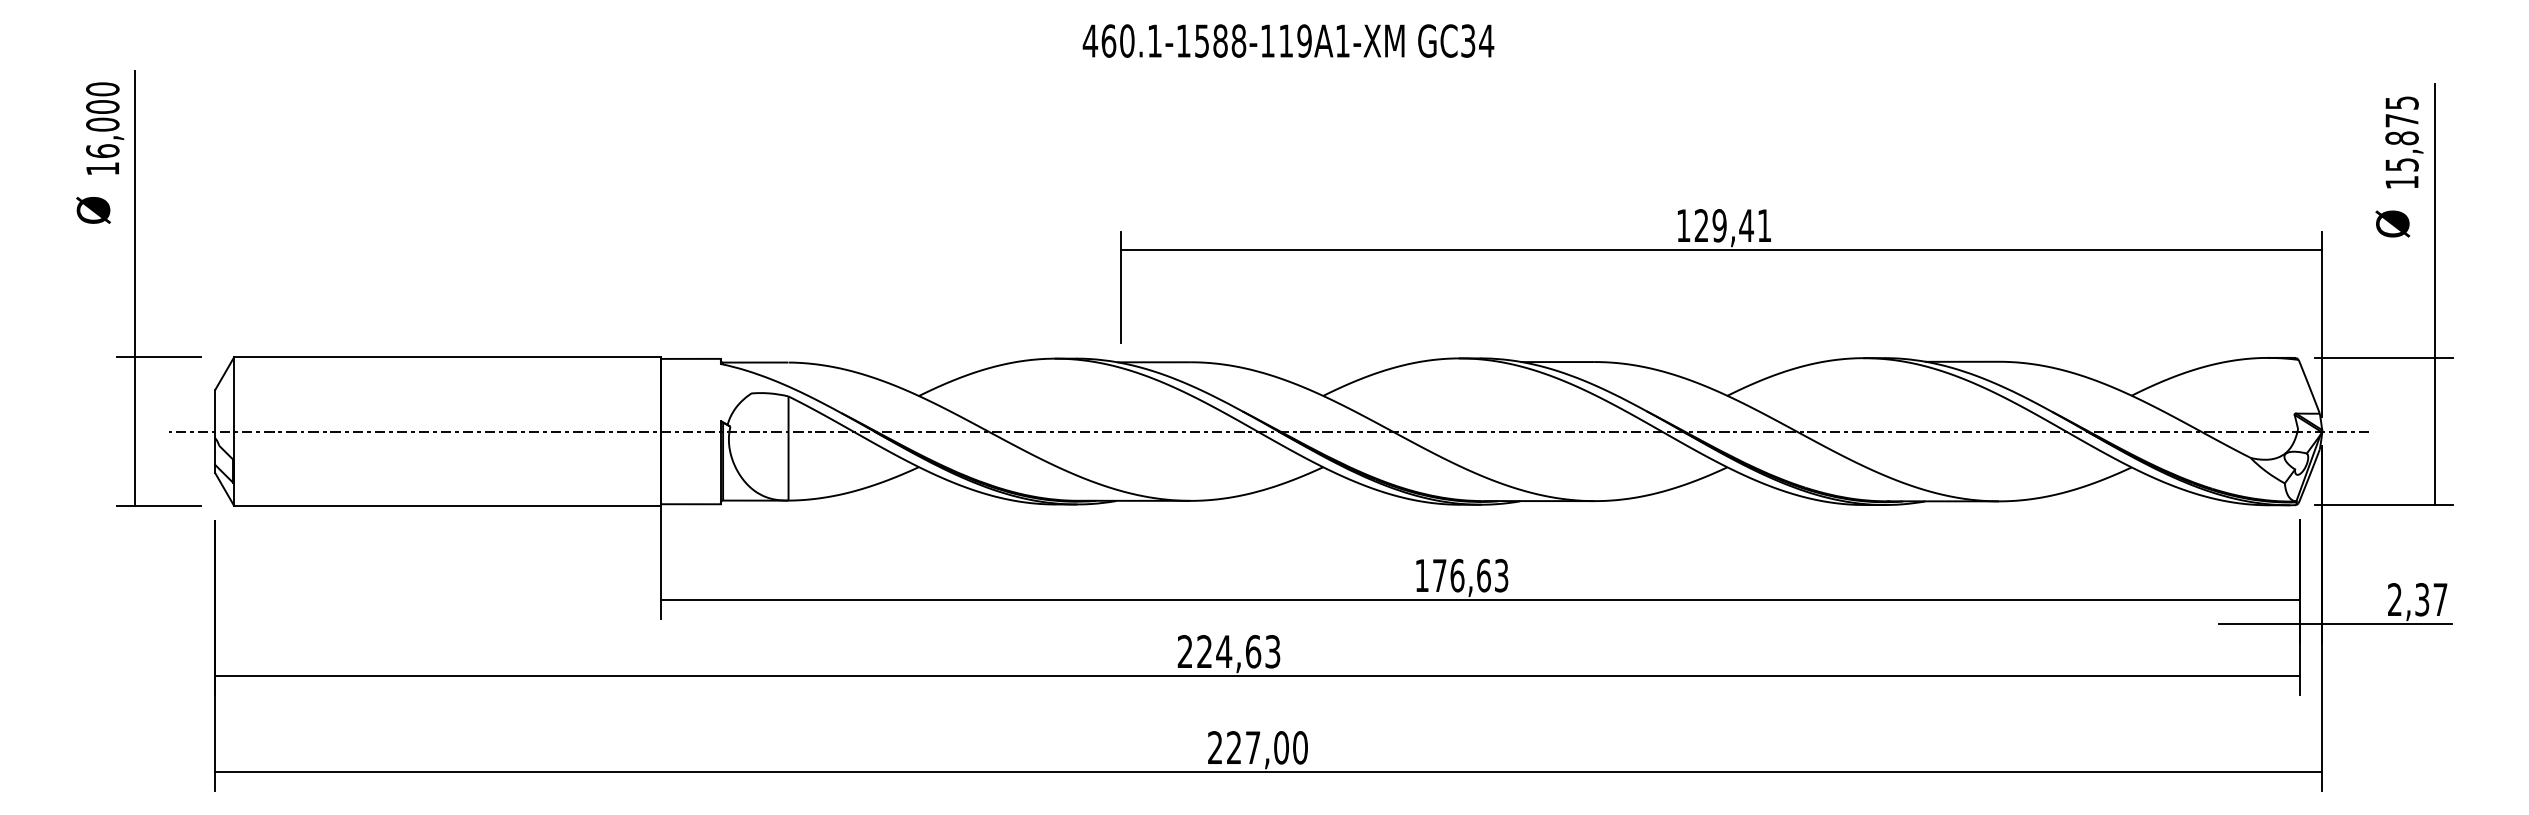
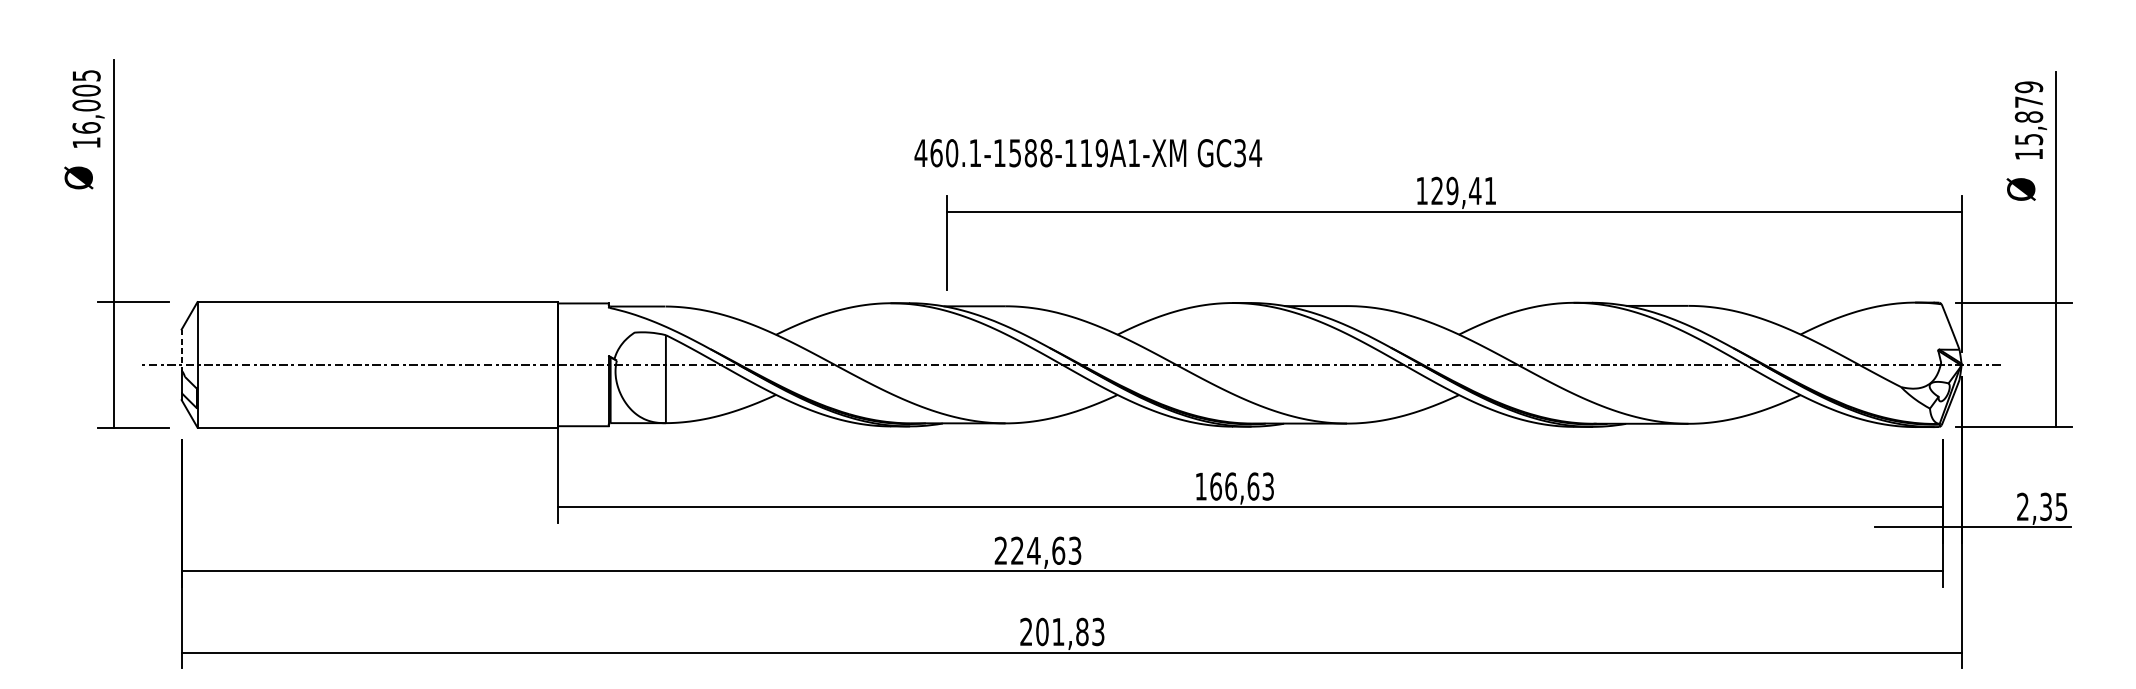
text: (1288, 40) -> (1088, 152), moved
text: (102, 89) -> (86, 75), 16,000 -> 16,005
text: (2401, 102) -> (2028, 86), 15,875 -> 15,879
line: (215, 414) -> (181, 350), solid -> dashed
text: (1439, 575) -> (1215, 486), 176,63 -> 166,63
text: (2440, 599) -> (2061, 506), 2,37 -> 2,35
text: (1266, 747) -> (1069, 631), 227,00 -> 201,83

